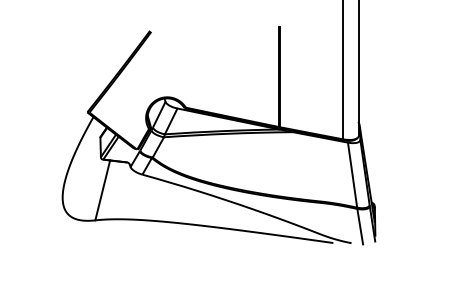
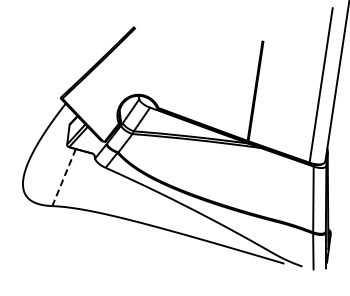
line: (102, 190) -> (63, 177), solid -> dashed

